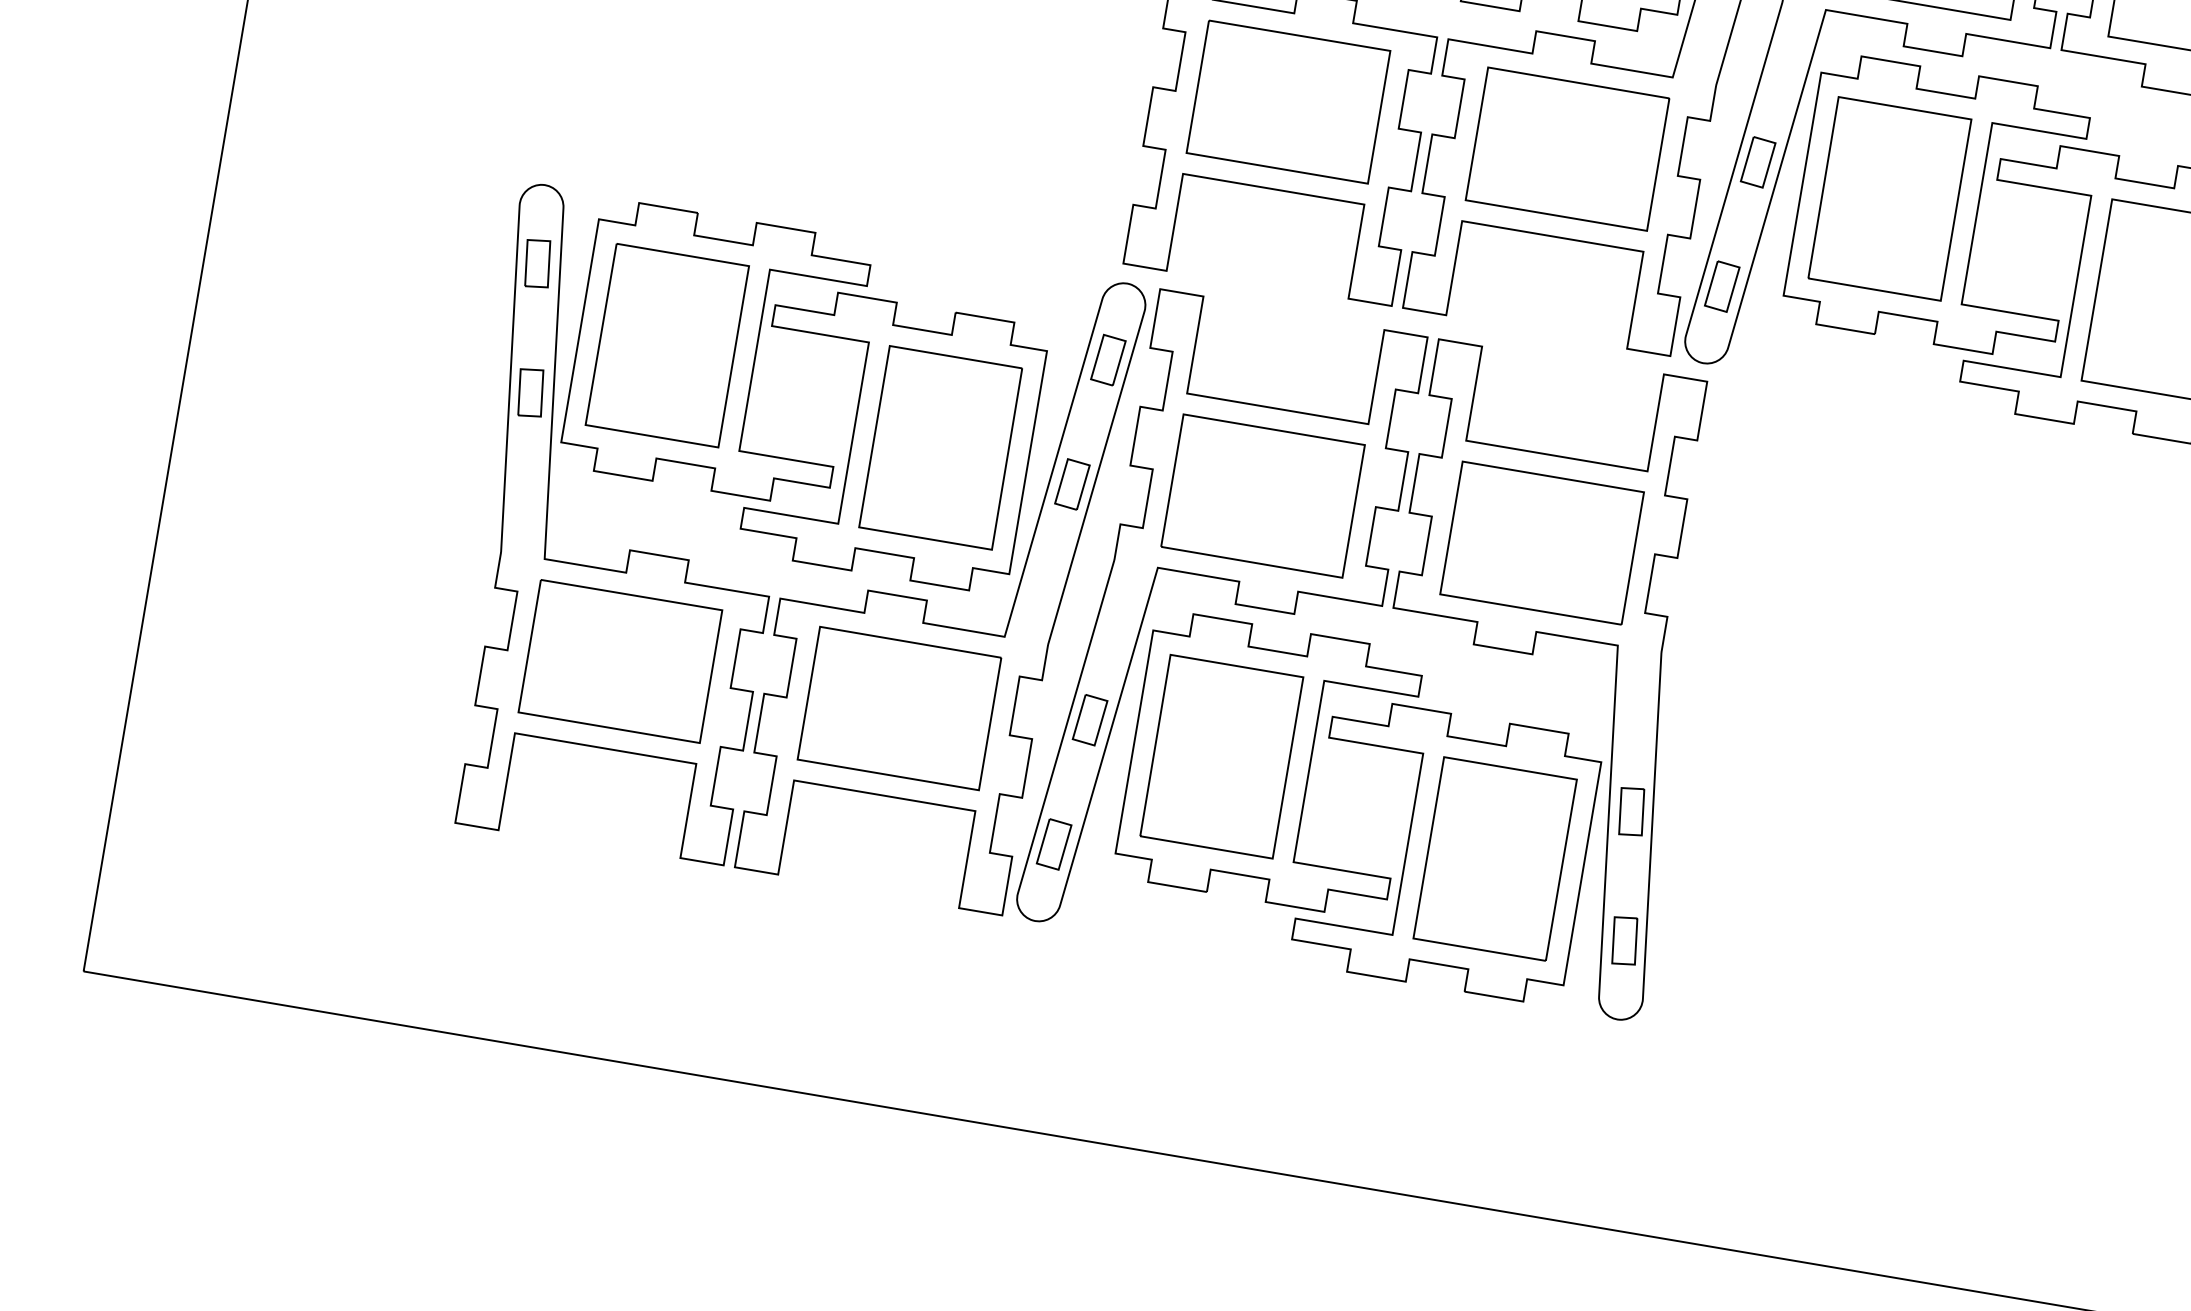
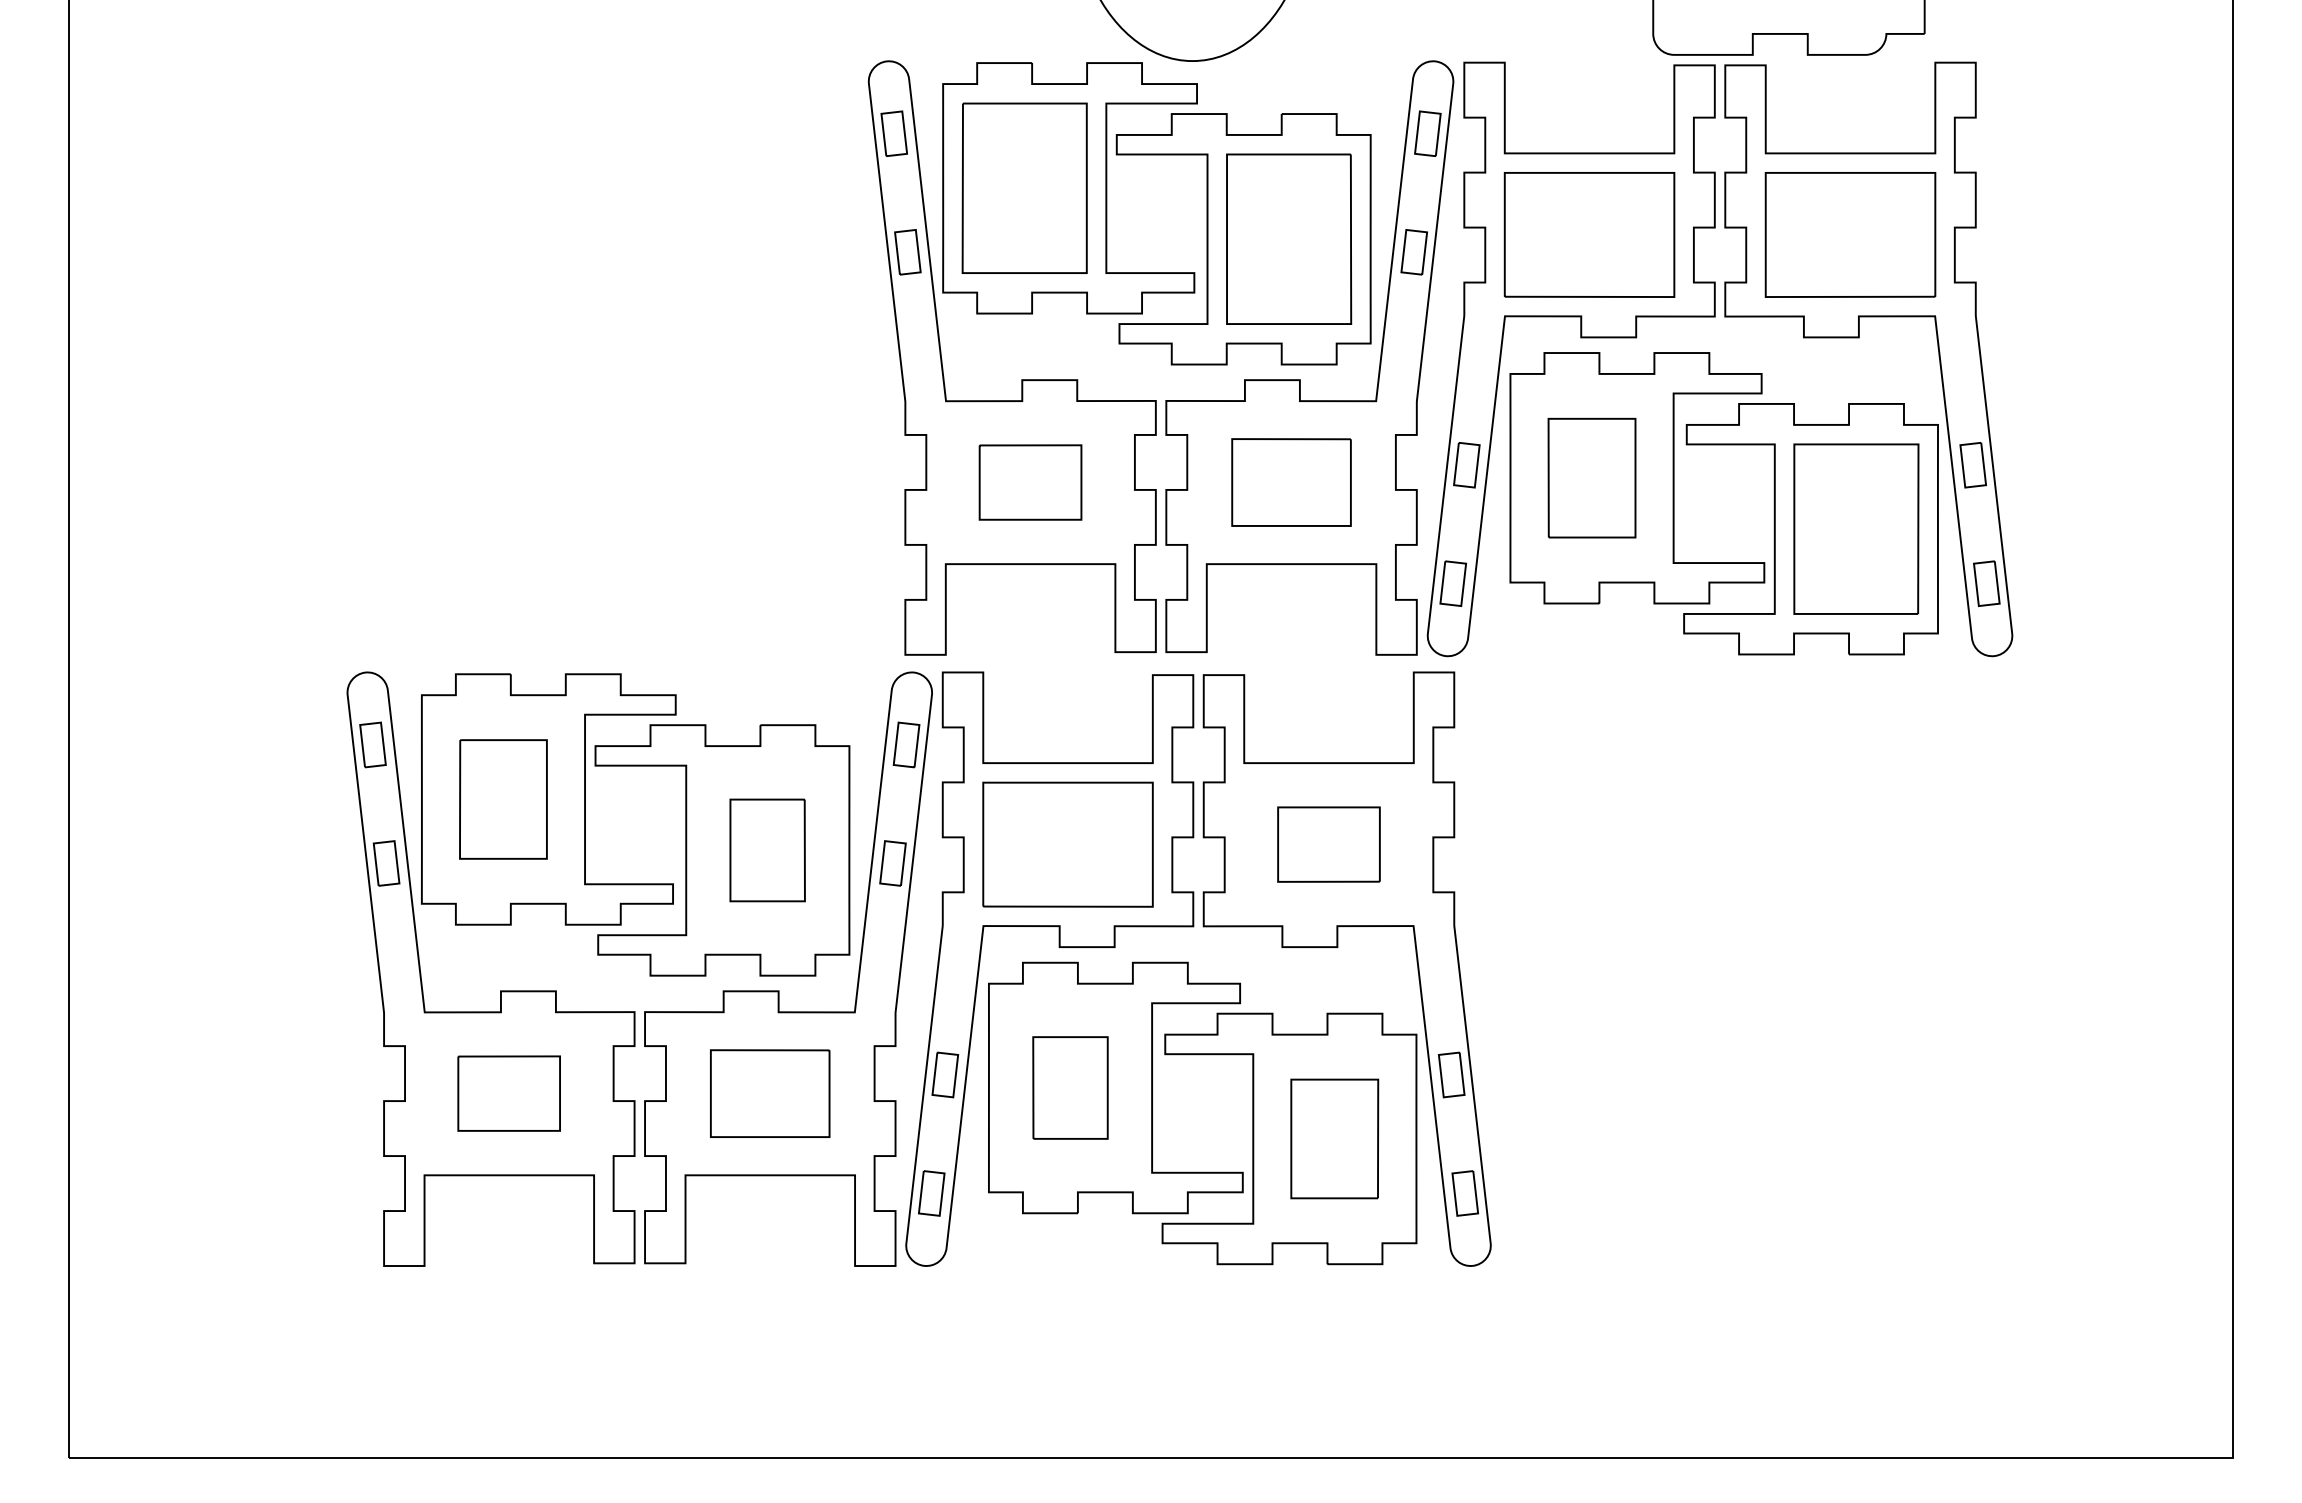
part: (1288, 101) -> (1030, 482), size x0.6
part: (1567, 149) -> (1291, 482), size x0.7
part: (1889, 198) -> (1591, 477), size x0.7
part: (667, 345) -> (503, 799), size x0.7
part: (940, 447) -> (767, 850), size x0.6
part: (1541, 542) -> (1328, 844), size x0.6
part: (619, 660) -> (508, 1093), size x0.6
part: (898, 708) -> (769, 1093), size x0.7
part: (1221, 756) -> (1070, 1087), size x0.6
part: (1494, 858) -> (1334, 1138), size x0.7

